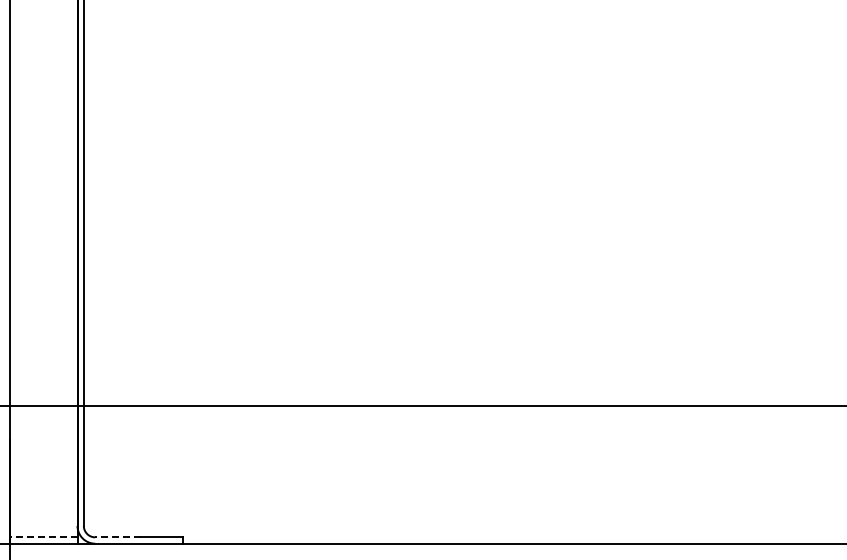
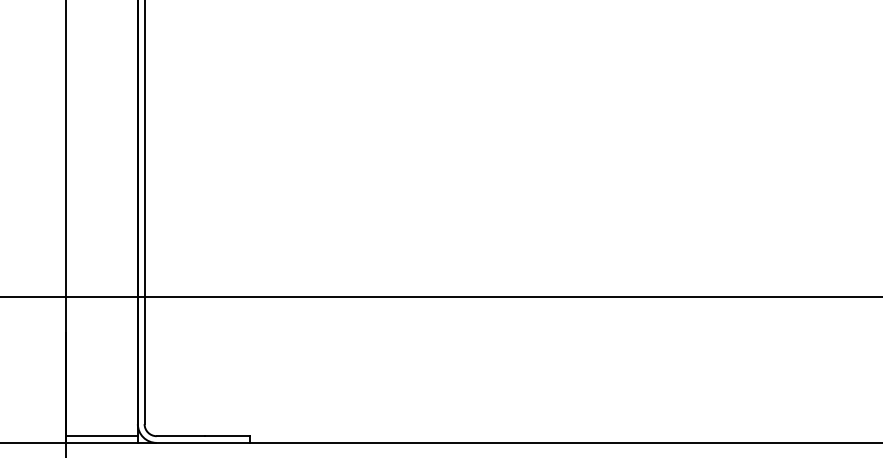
line: (43, 537) -> (101, 436), dashed -> solid
line: (118, 537) -> (181, 436), dashed -> solid

